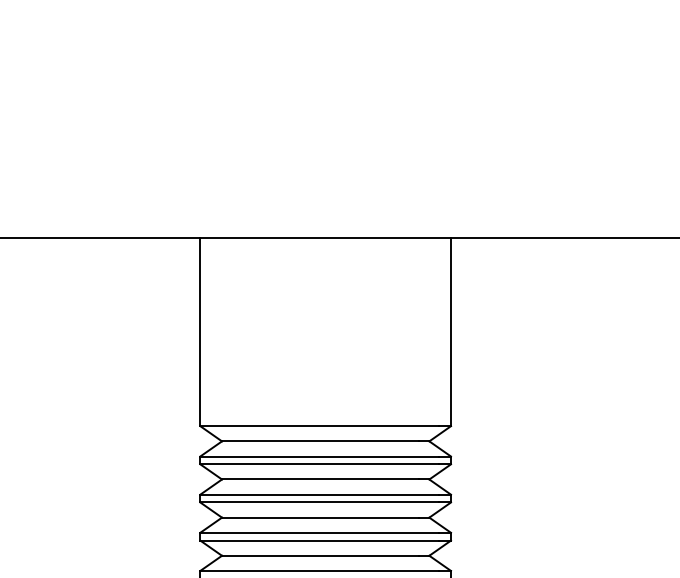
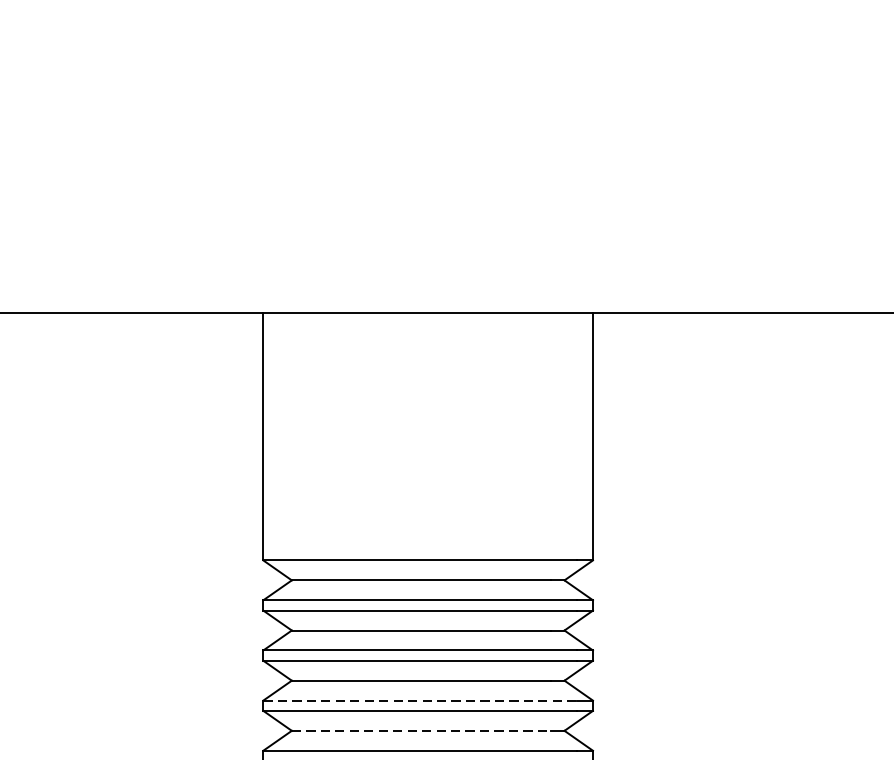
line: (319, 532) -> (420, 700), solid -> dashed
line: (320, 555) -> (421, 730), solid -> dashed

